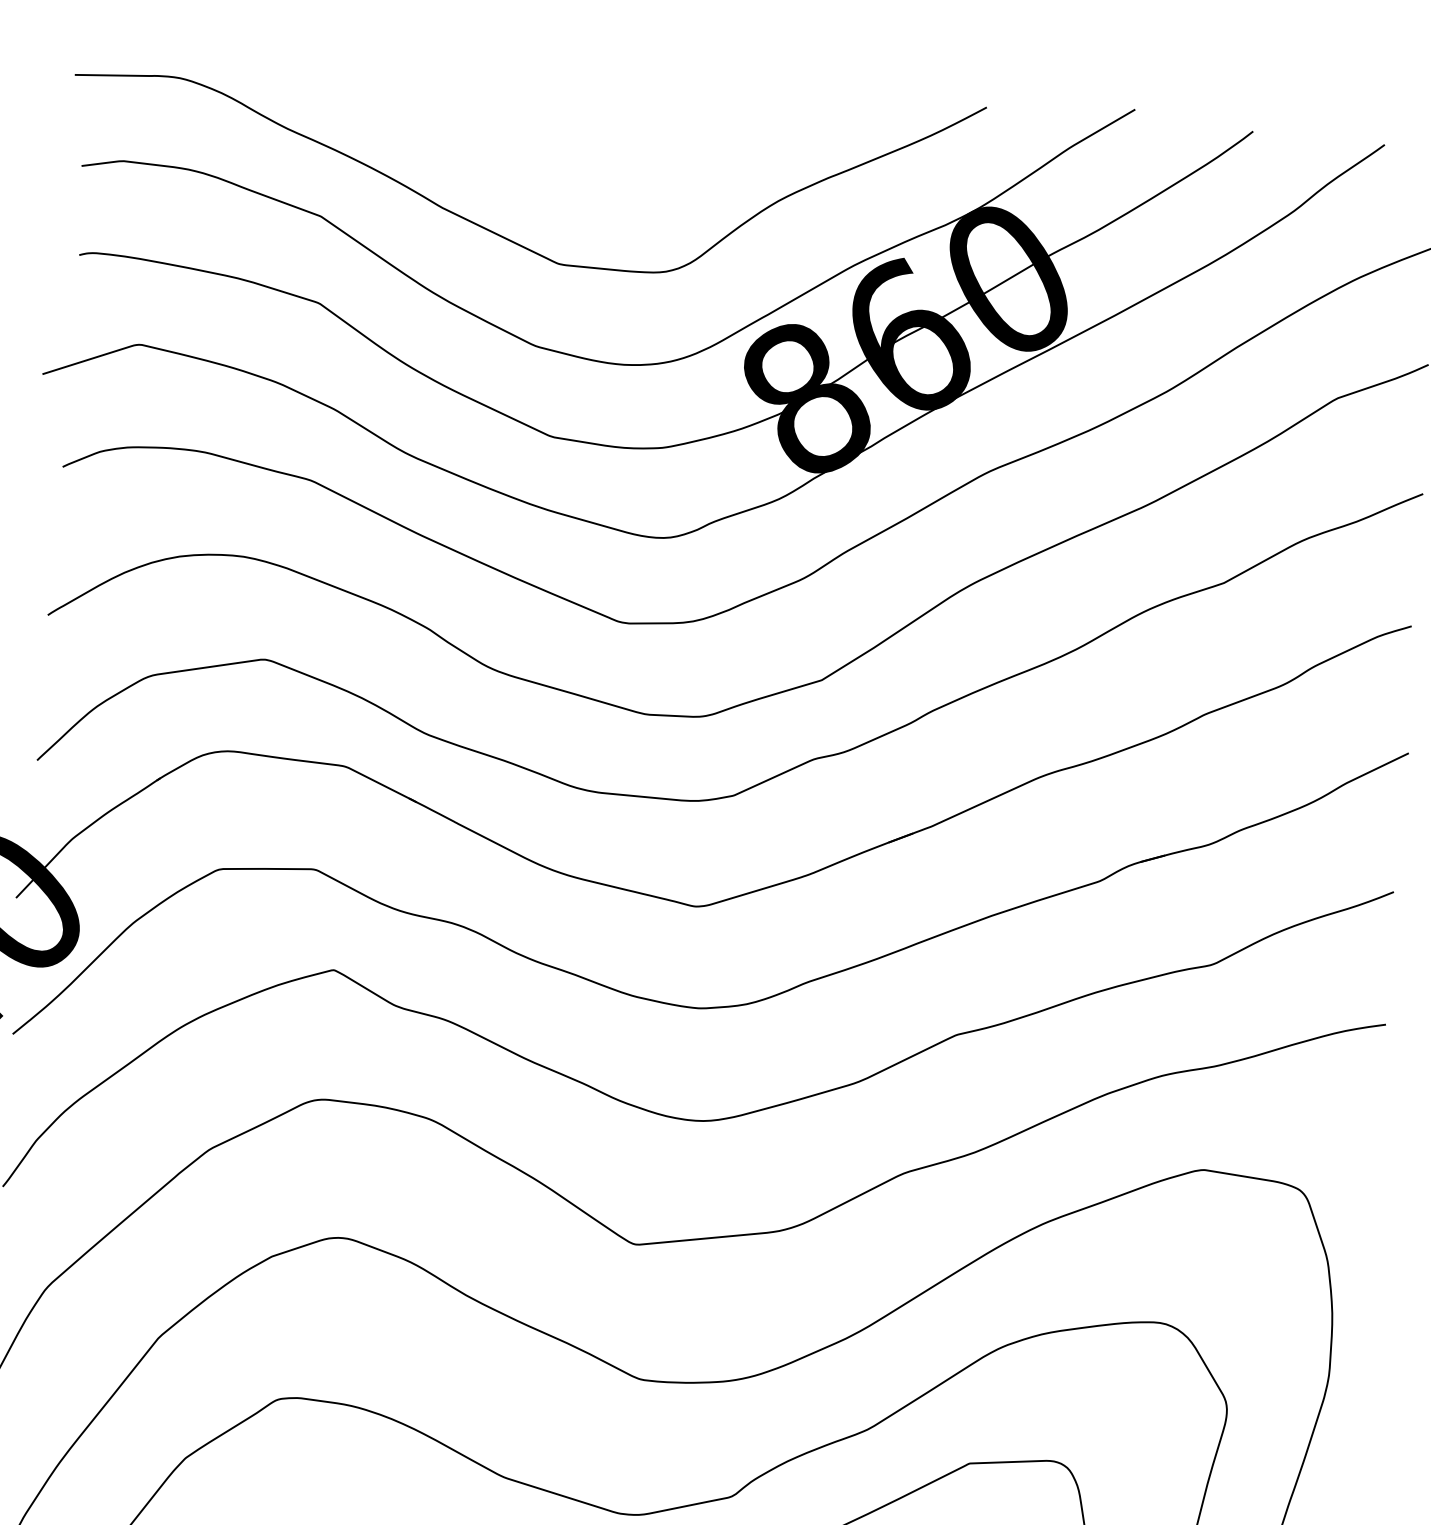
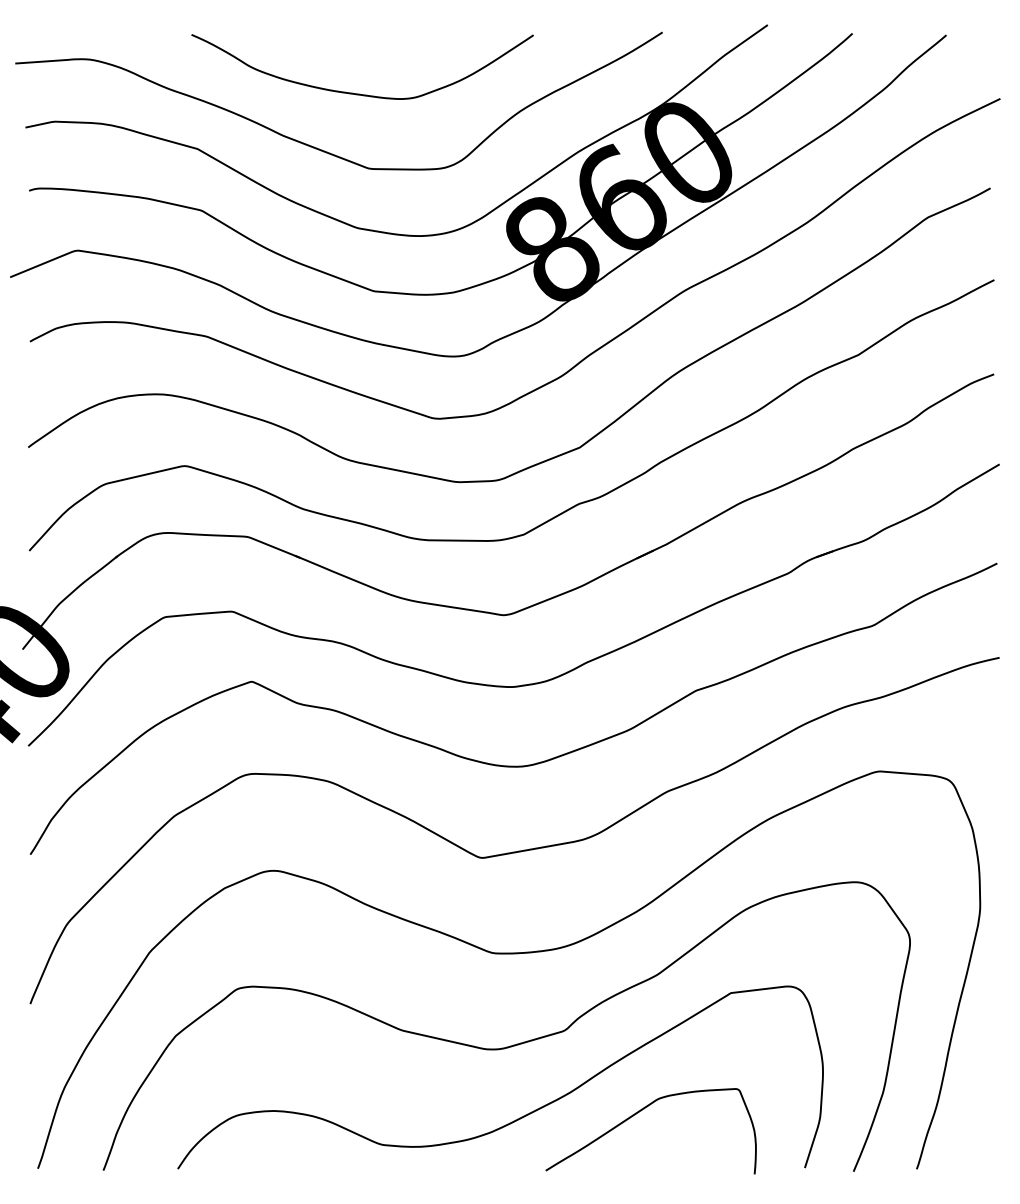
curve: (555, 157) -> (360, 93), added

